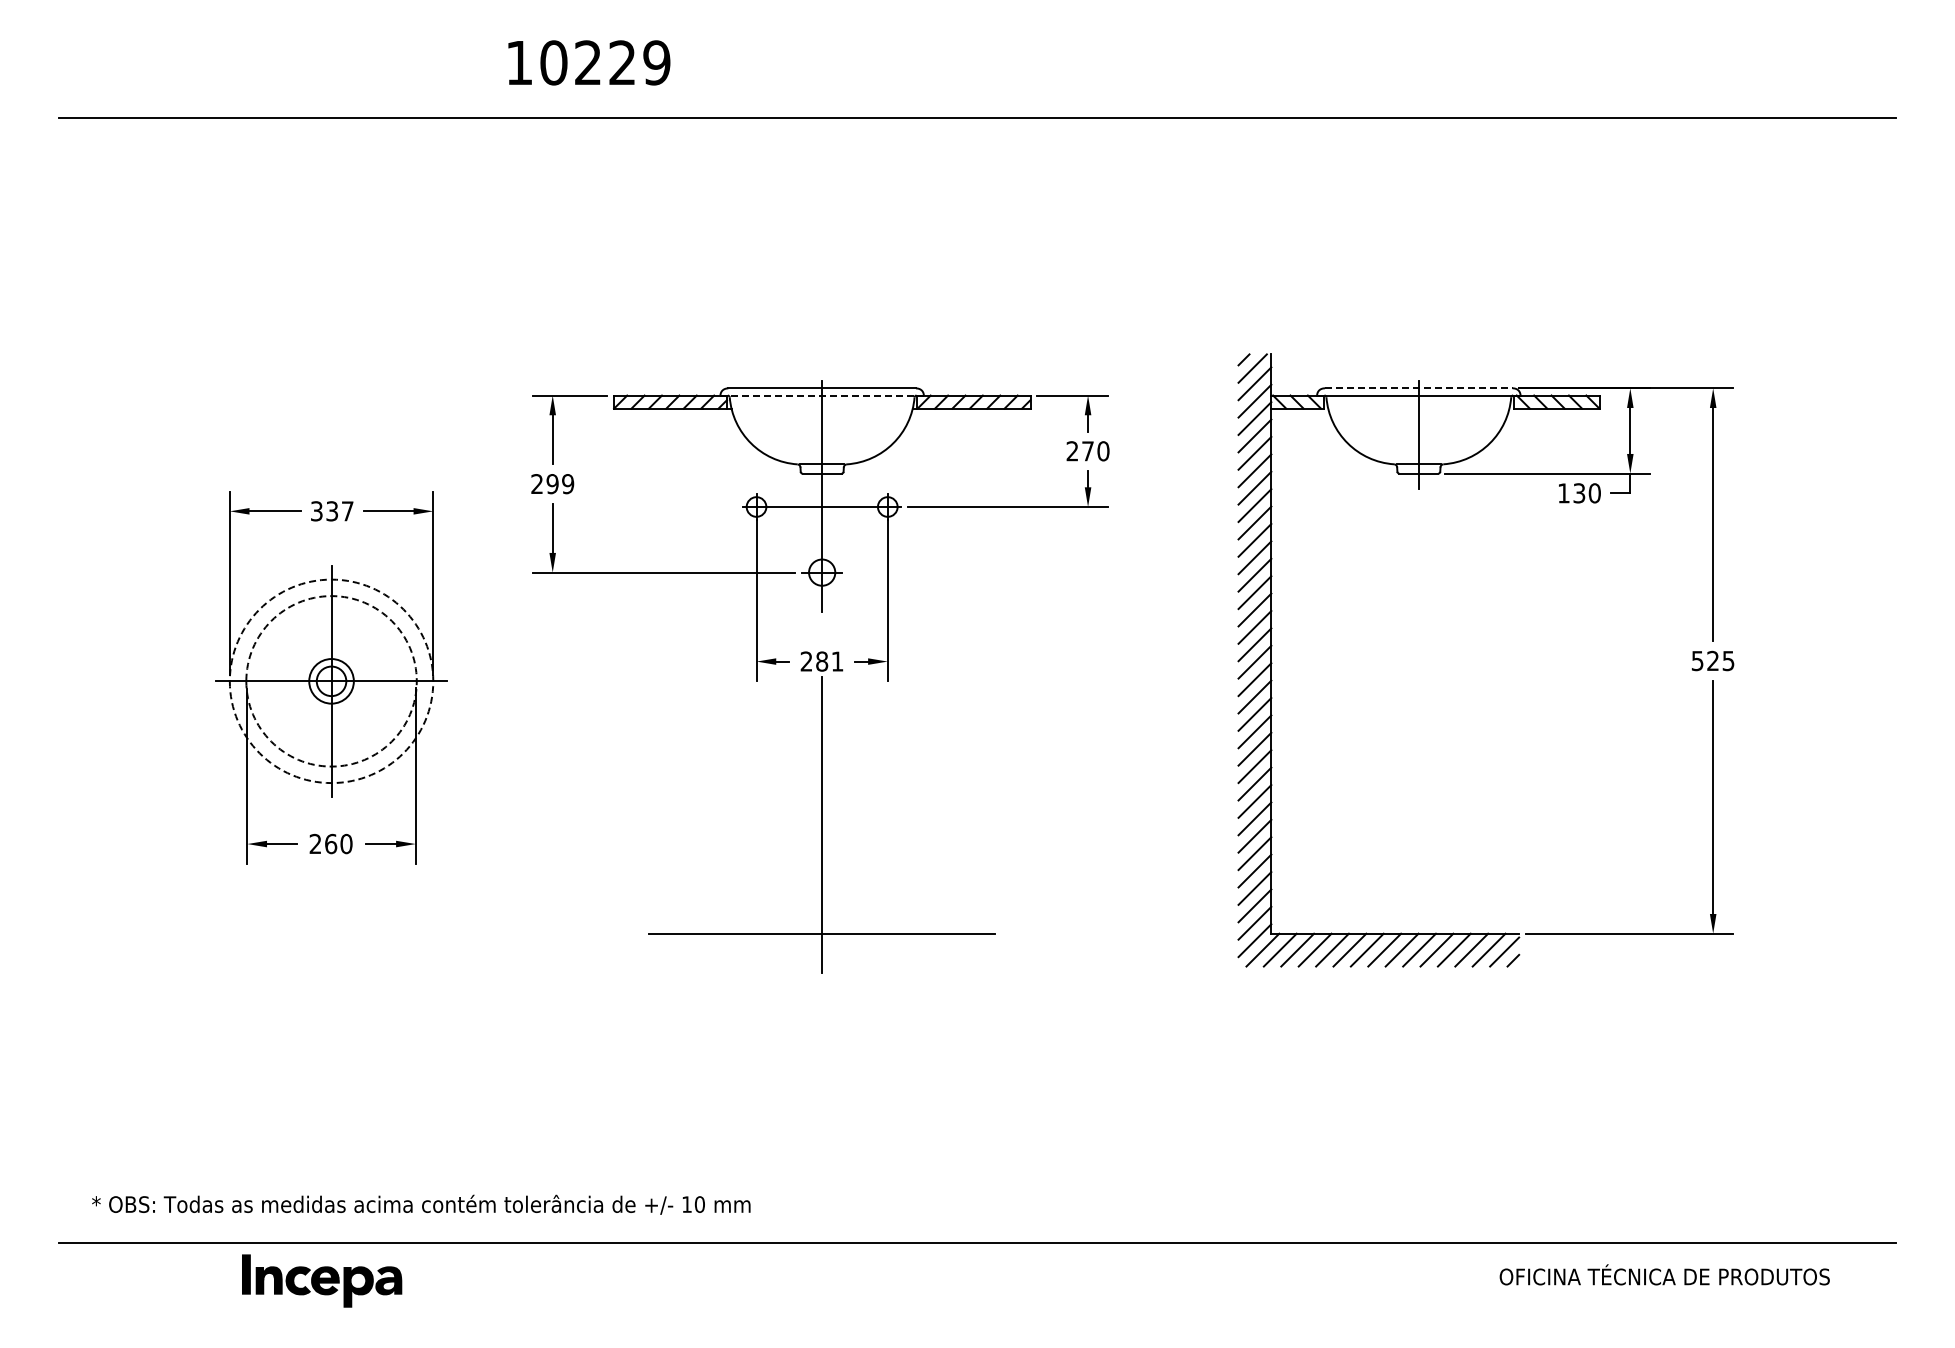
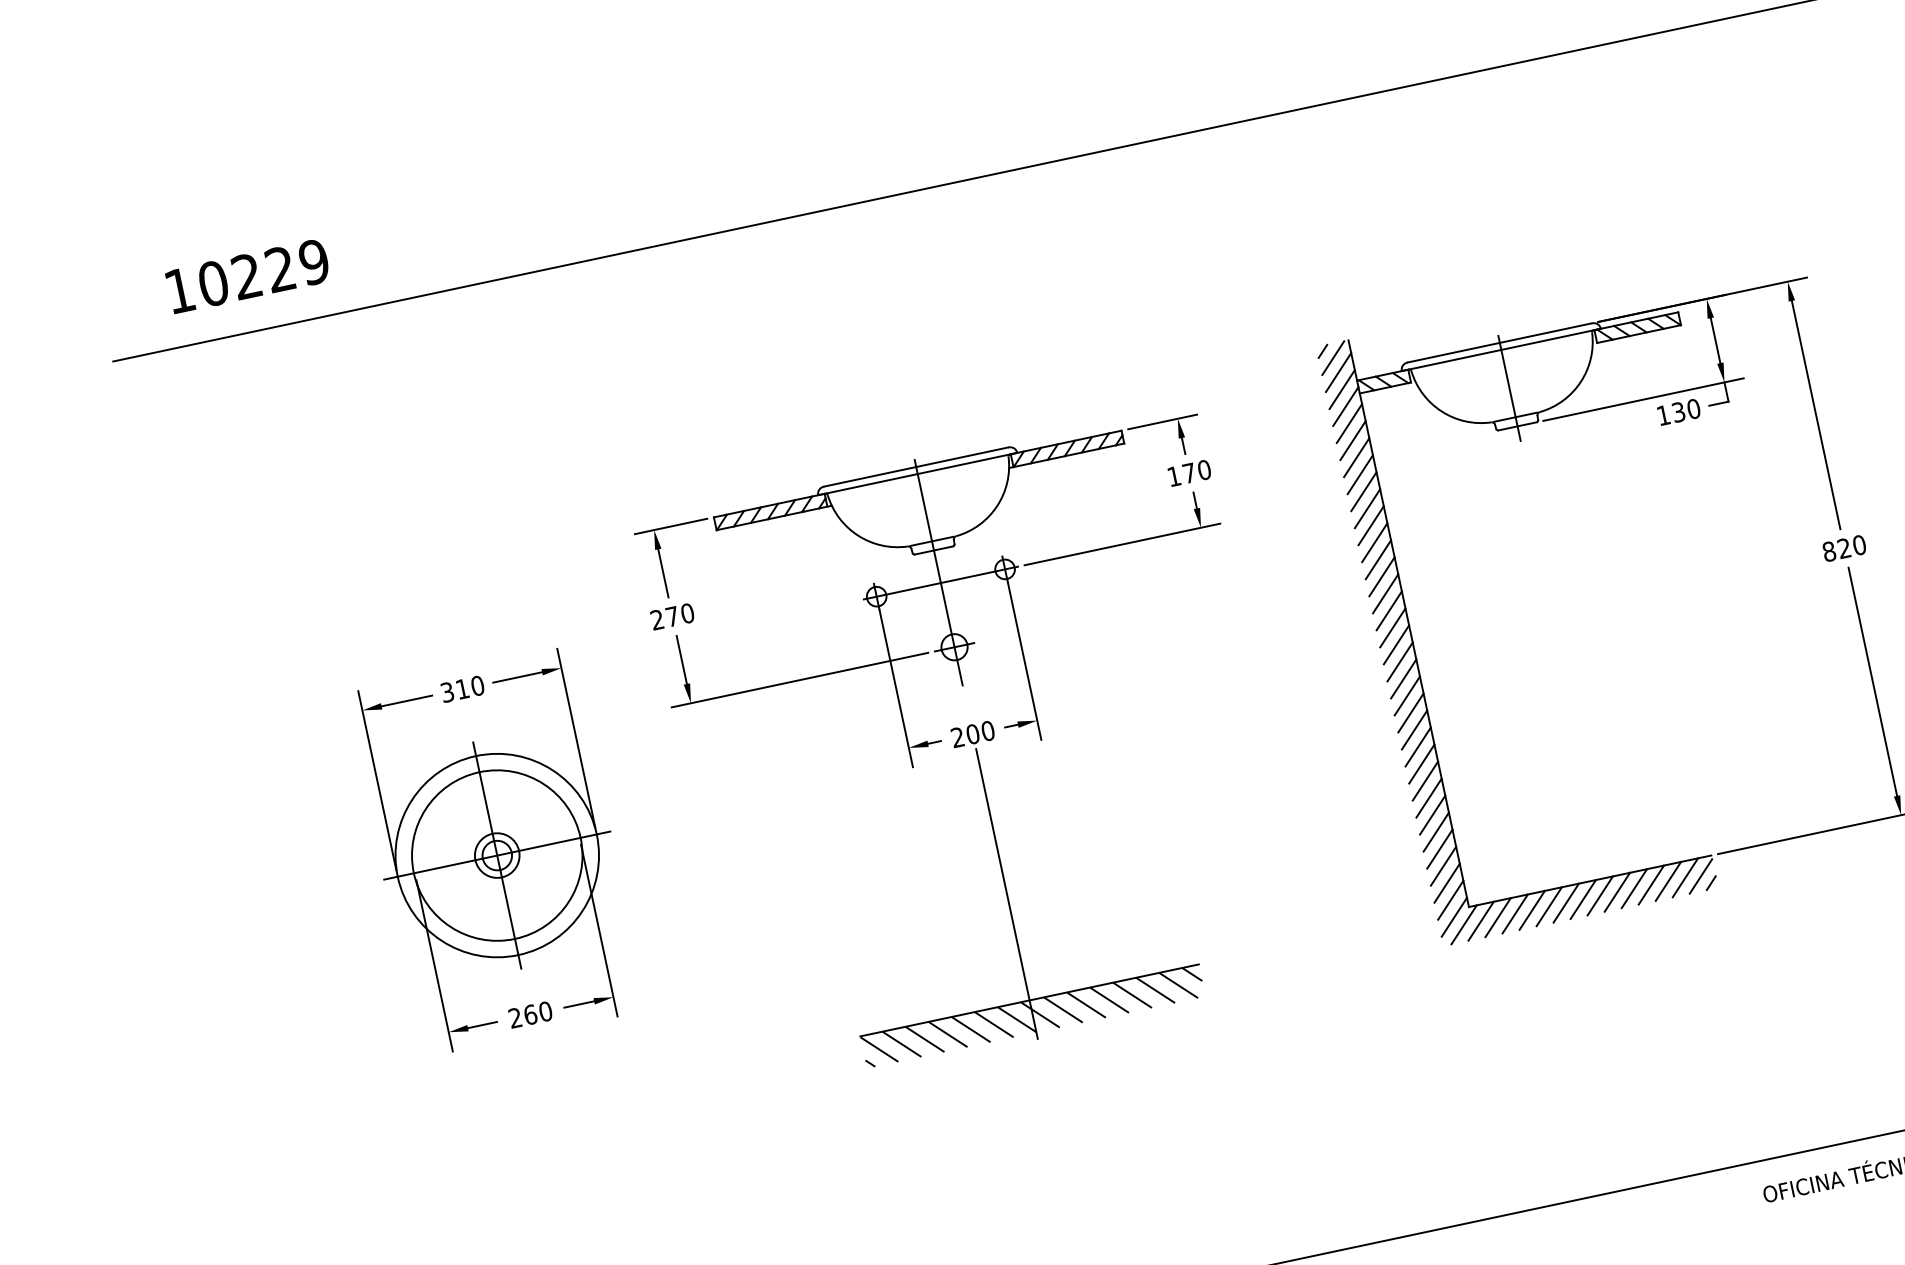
text: (589, 62) -> (248, 275), moved
line: (1418, 388) -> (1499, 343), dashed -> solid
line: (822, 395) -> (918, 473), dashed -> solid
text: (1072, 451) -> (1174, 476), 270 -> 170
text: (560, 484) -> (680, 615), 299 -> 270
text: (339, 511) -> (469, 687), 337 -> 310
text: (1712, 660) -> (1843, 548), 525 -> 820
text: (829, 661) -> (980, 732), 281 -> 200
circle: (331, 681) -> (497, 855), dashed -> solid
circle: (331, 681) -> (497, 855), dashed -> solid
hatch: (822, 949) -> (1033, 1015), added

